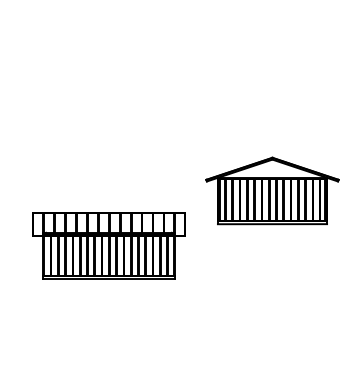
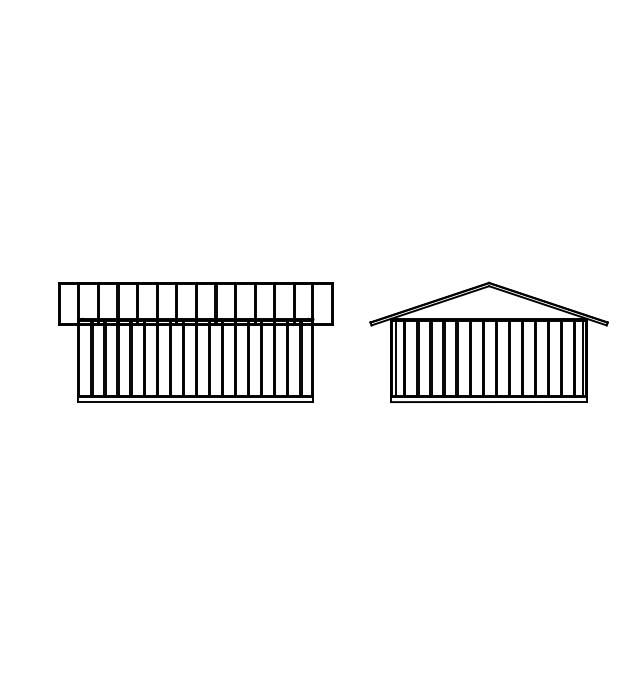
part: (108, 245) -> (194, 341), moved

